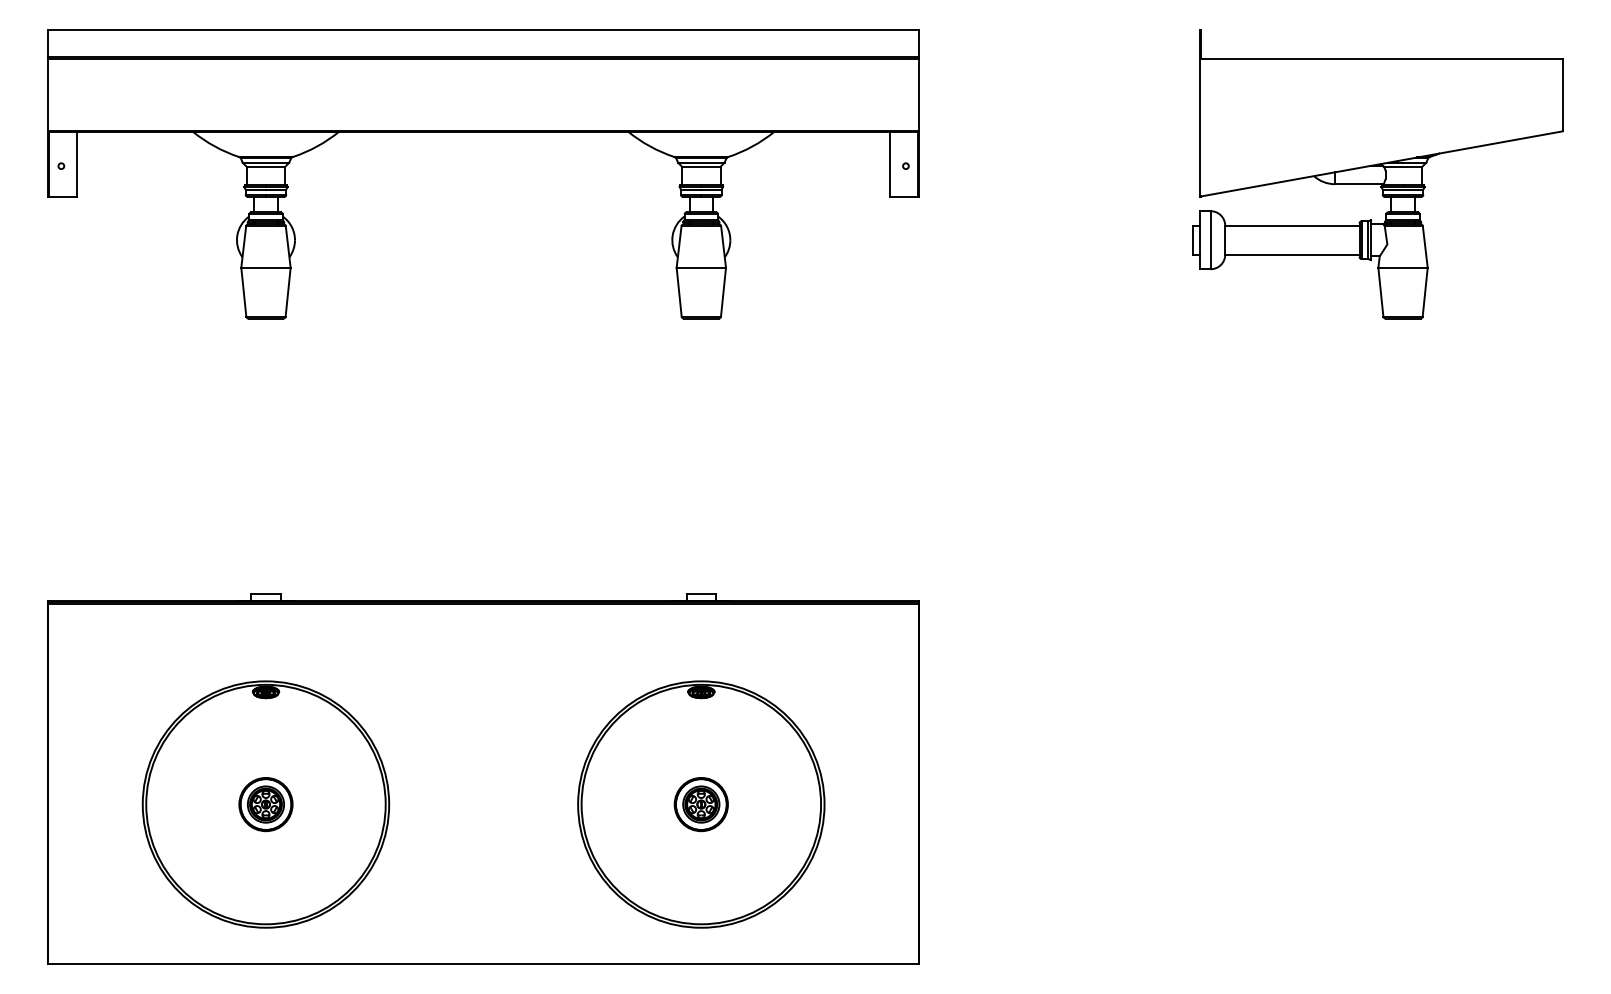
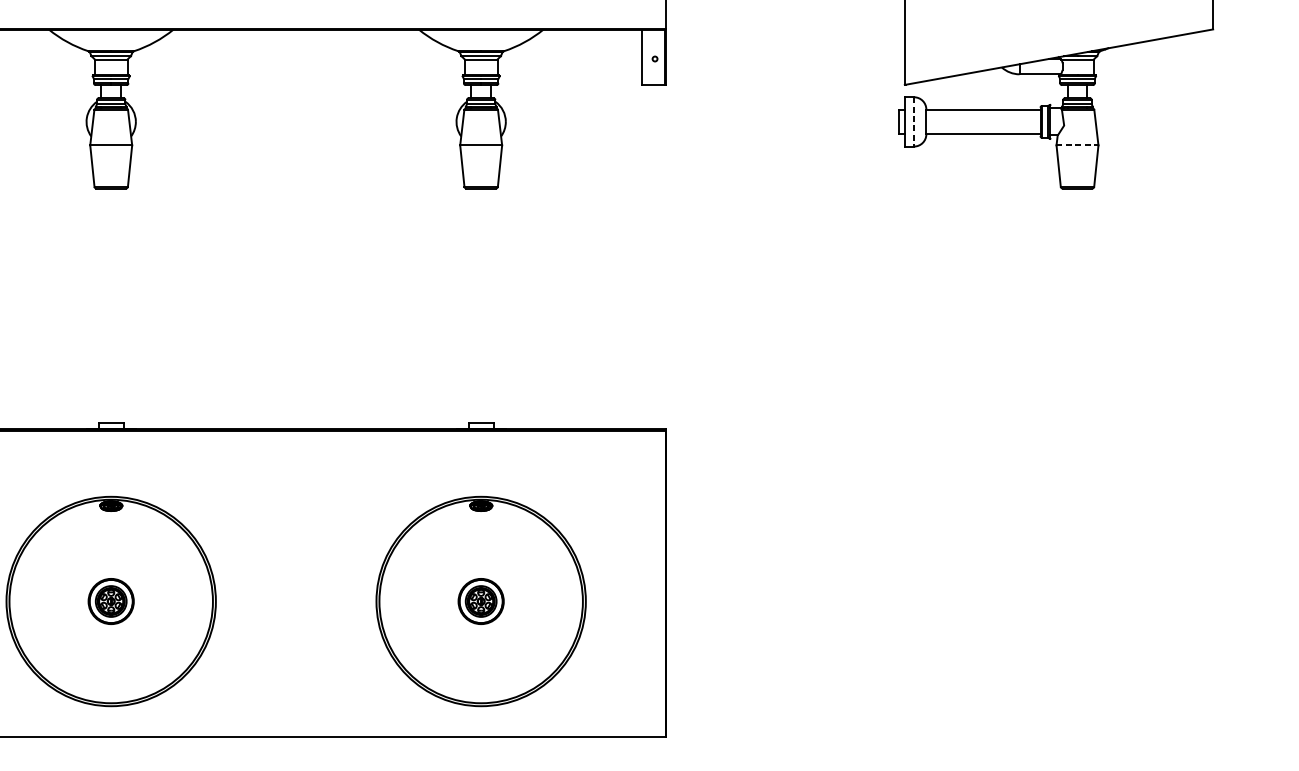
line: (1210, 240) -> (913, 122), solid -> dashed
line: (1403, 267) -> (1077, 145), solid -> dashed

